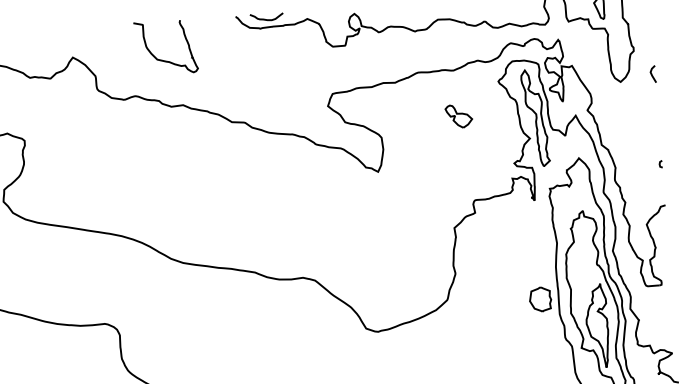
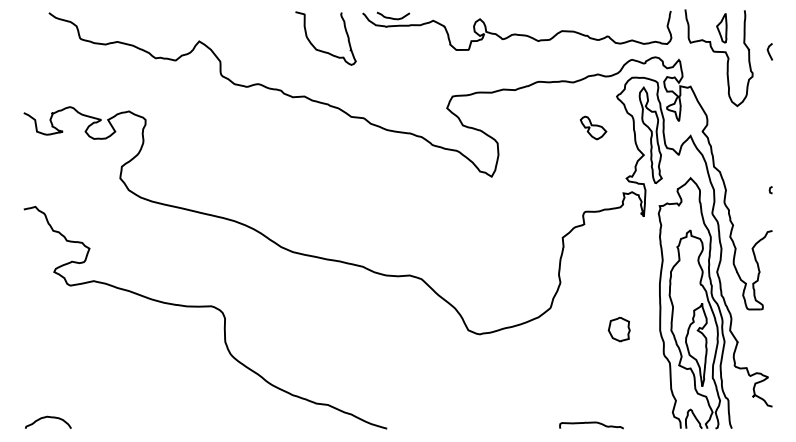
curve: (164, 59) -> (323, 50), moved
line: (652, 73) -> (769, 51), moved
part: (458, 115) -> (593, 127), moved
part: (539, 299) -> (618, 329), moved

